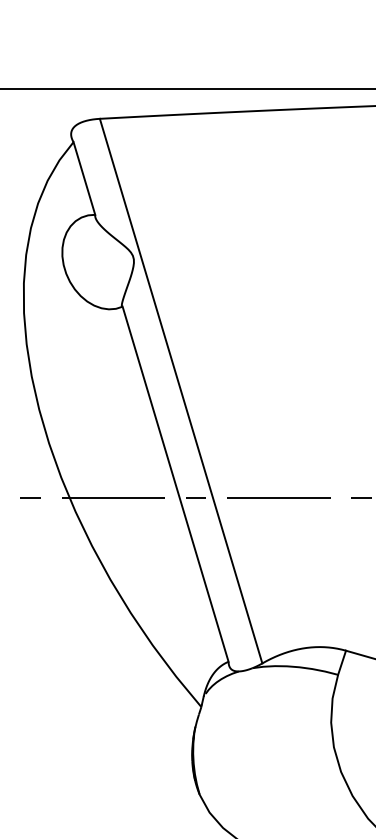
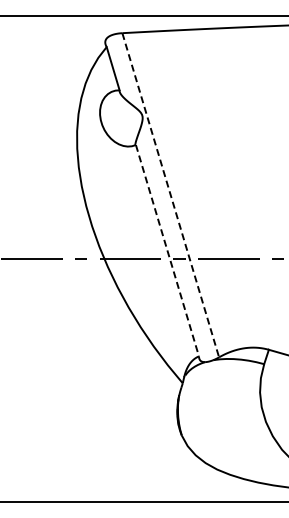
line: (180, 391) -> (170, 195), solid -> dashed
line: (175, 485) -> (167, 251), solid -> dashed

